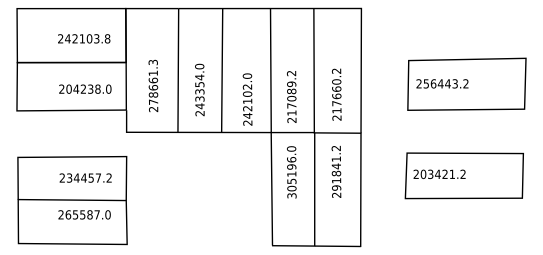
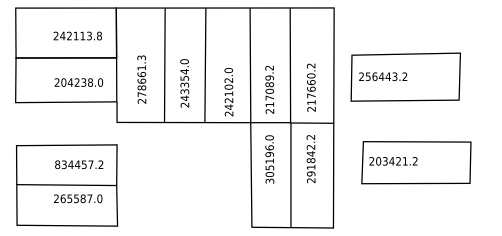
text: (89, 38) -> (82, 35), 242103.8 -> 242113.8
text: (466, 83) -> (405, 76), moved
text: (335, 158) -> (310, 146), 291841.2 -> 291842.2
text: (463, 175) -> (415, 162), moved
text: (62, 177) -> (57, 164), 234457.2 -> 834457.2

